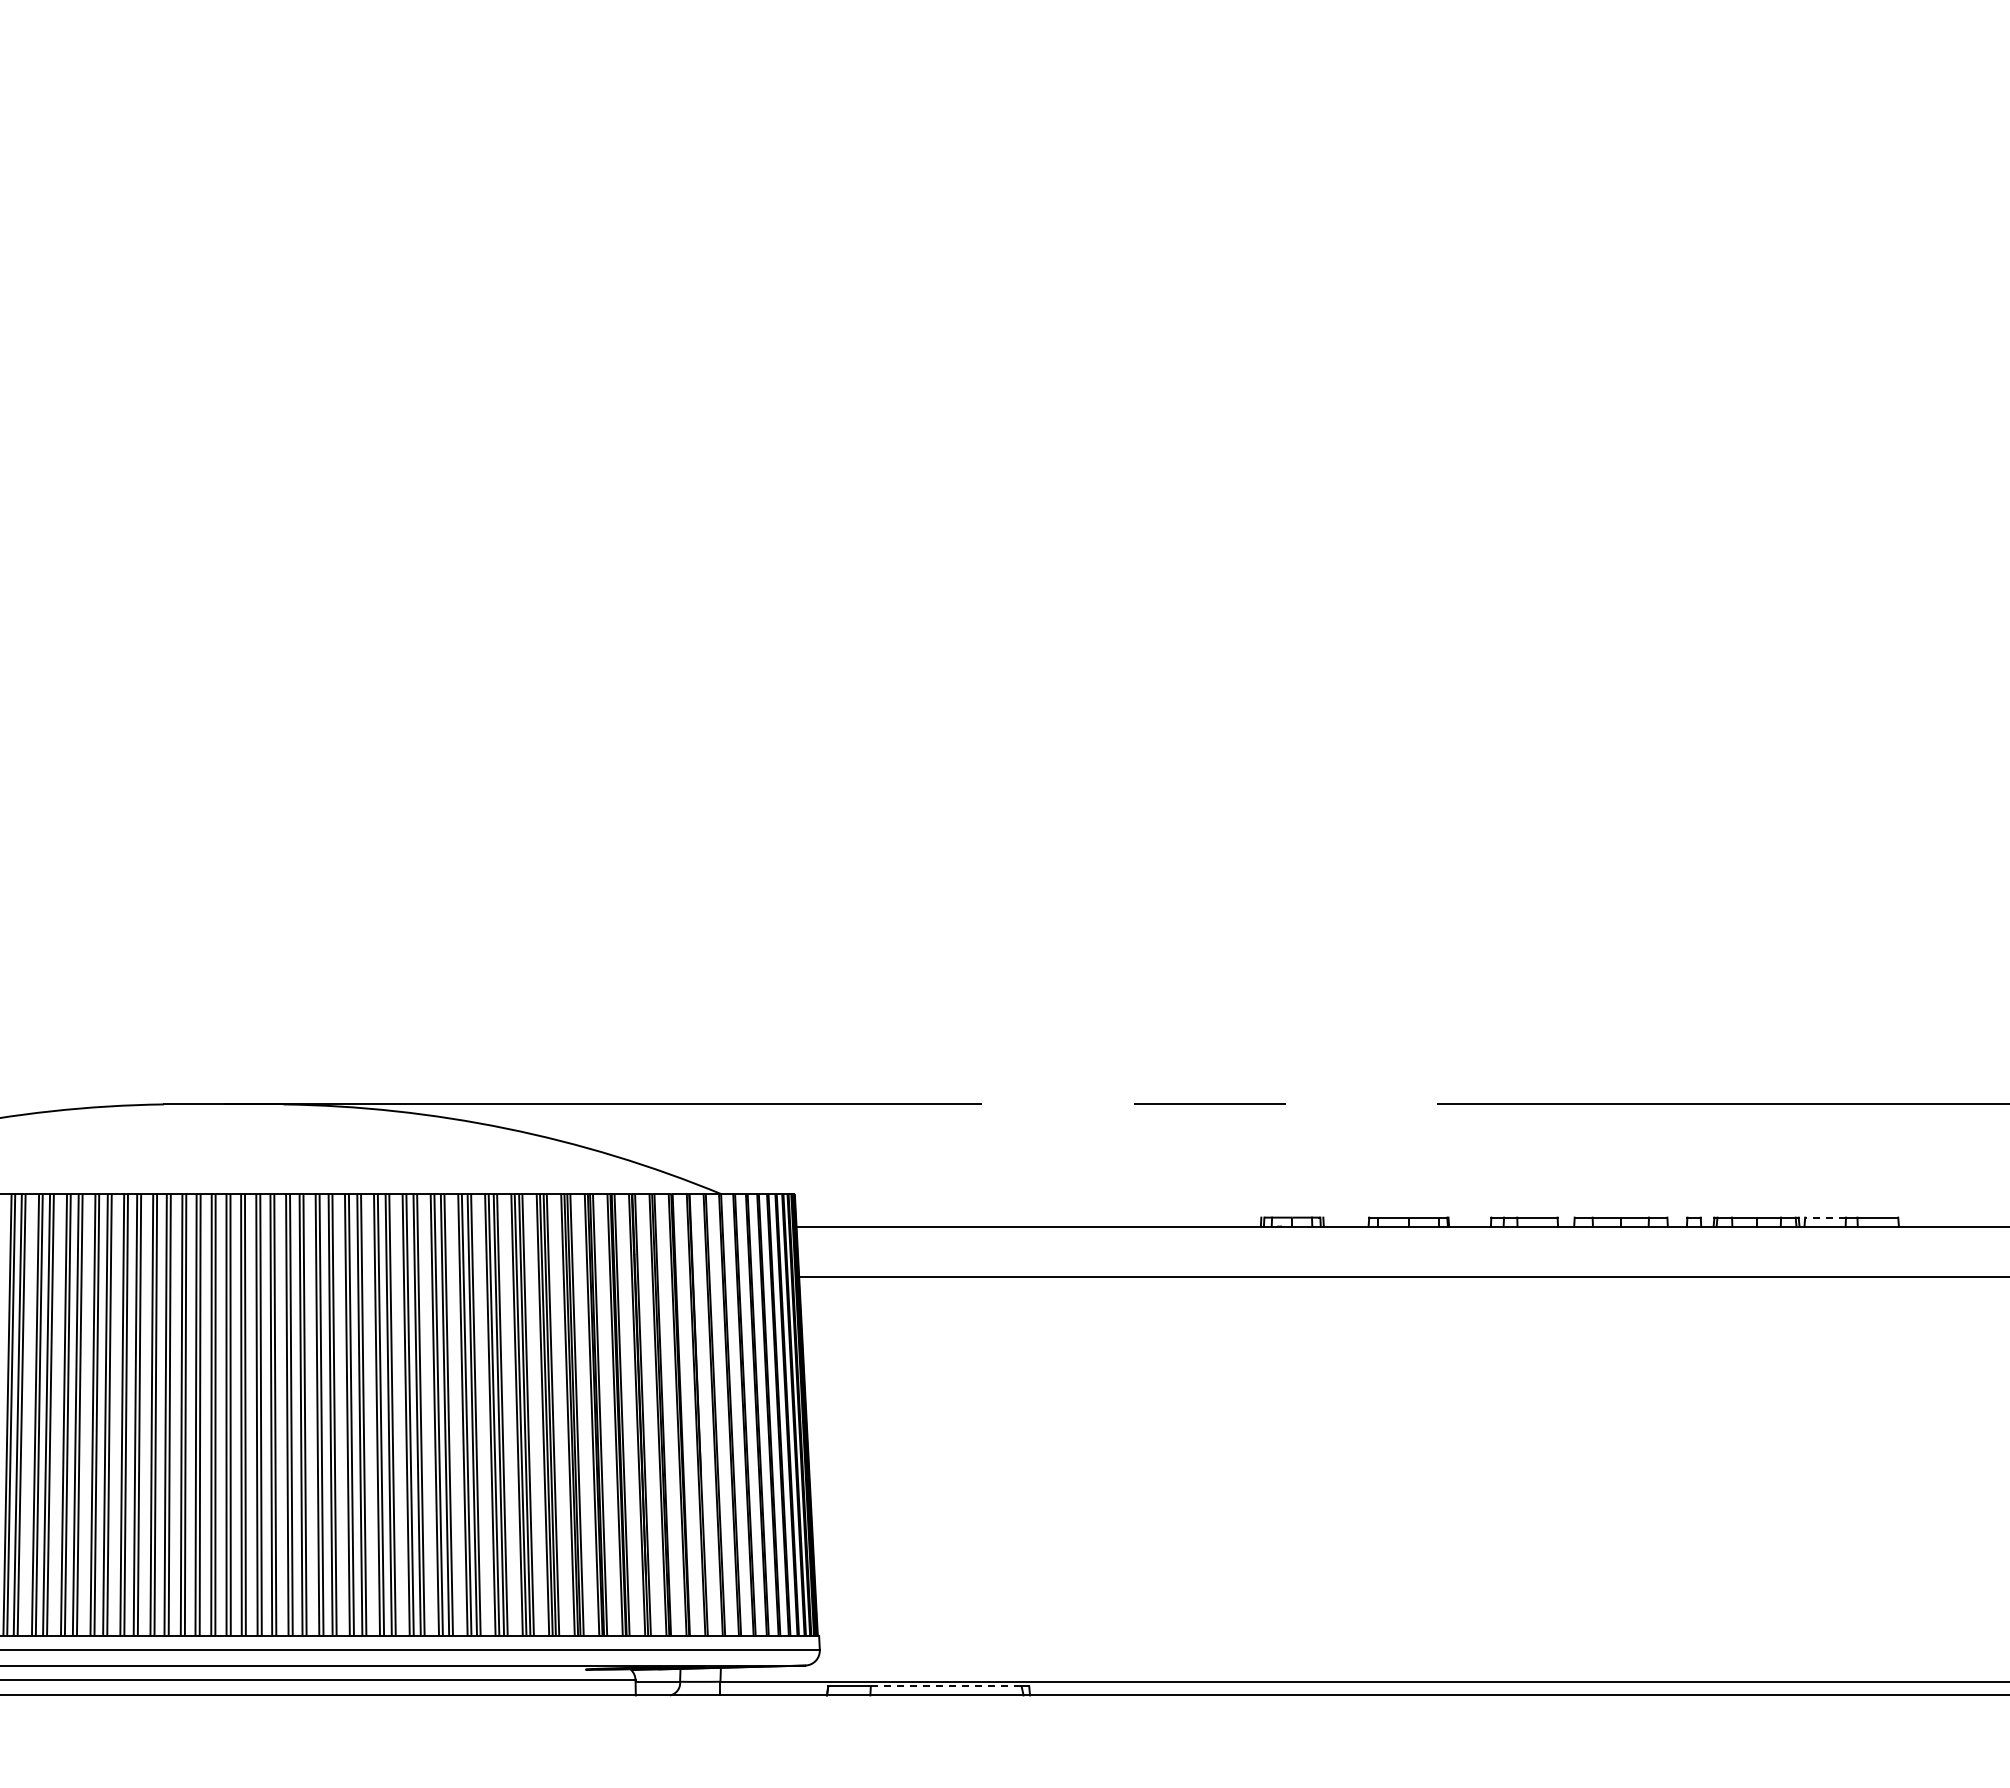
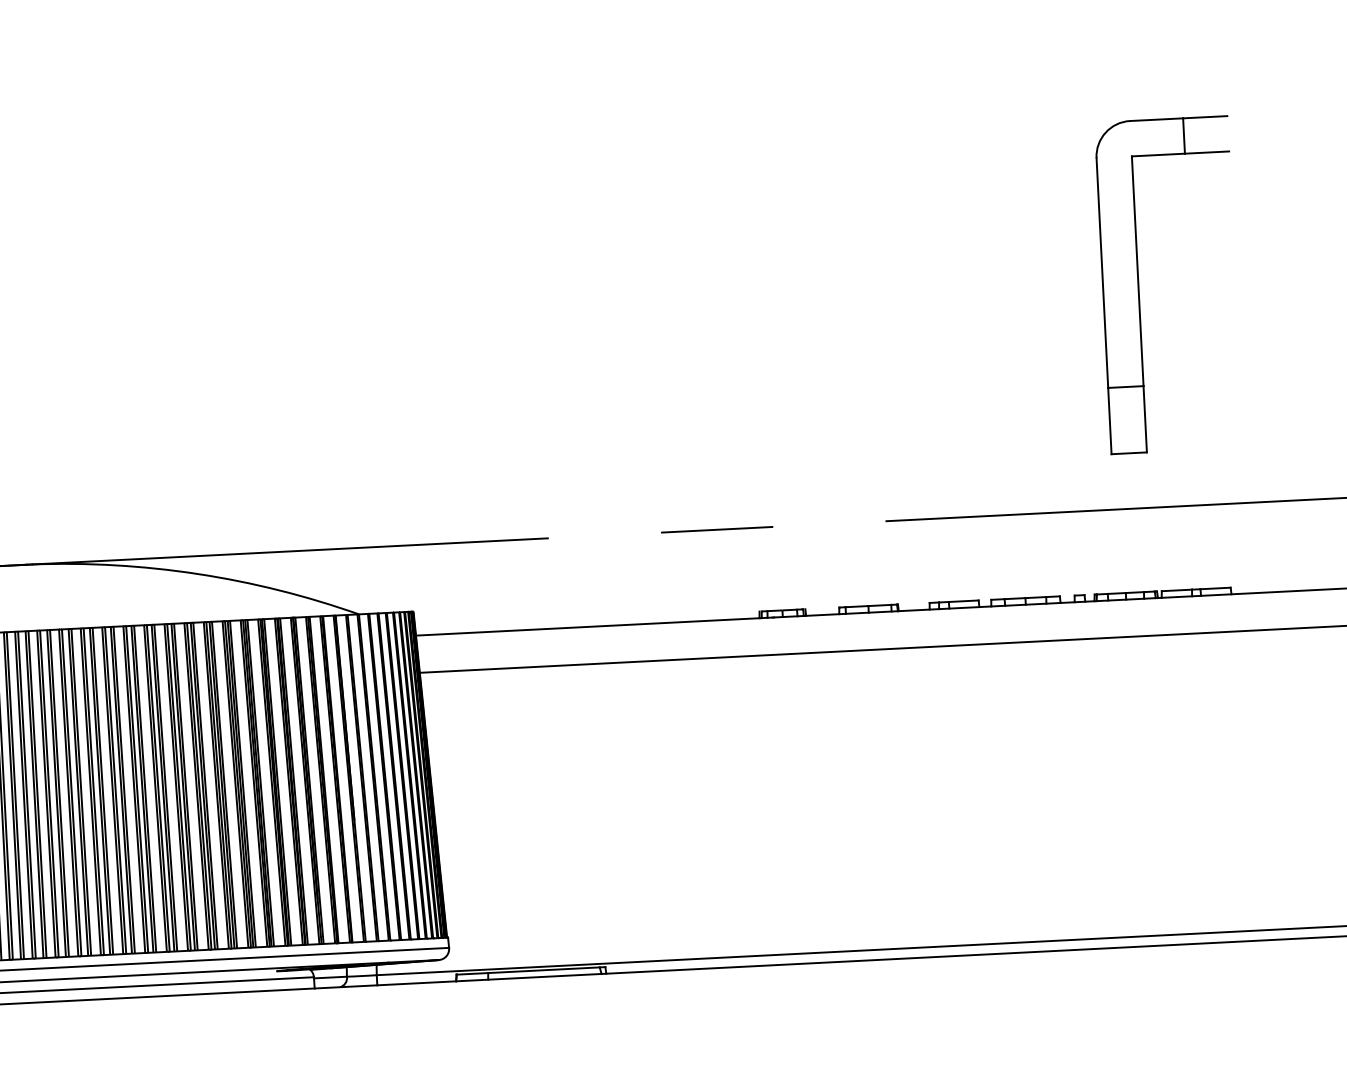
part: (1795, 804) -> (1139, 285), added
line: (1825, 1217) -> (1176, 590), dashed -> solid
line: (946, 1686) -> (544, 970), dashed -> solid

